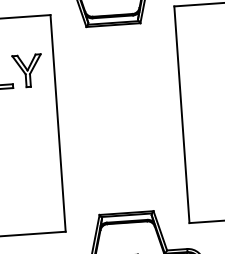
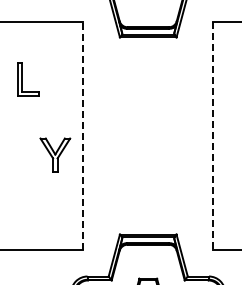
part: (27, 70) -> (55, 154), moved
line: (182, 114) -> (213, 135), solid -> dashed
line: (58, 122) -> (83, 135), solid -> dashed

